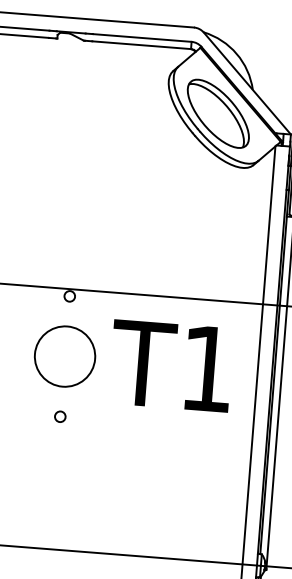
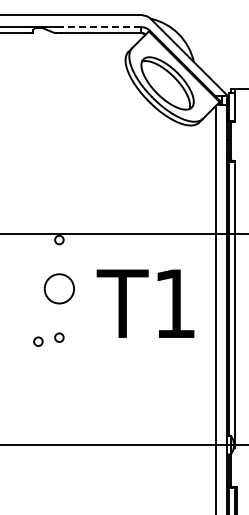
line: (141, 38) -> (100, 27), solid -> dashed
circle: (65, 356) -> (59, 288), size x0.6
text: (171, 365) -> (145, 303), moved
circle: (34, 419) -> (38, 341), added

